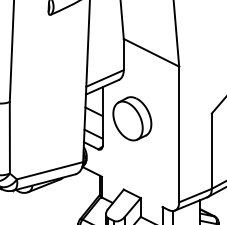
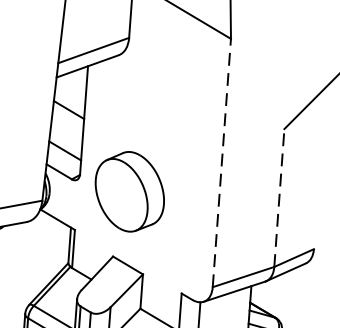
part: (132, 118) -> (130, 191), moved
line: (179, 134) -> (222, 163), solid -> dashed
line: (211, 151) -> (278, 198), solid -> dashed

